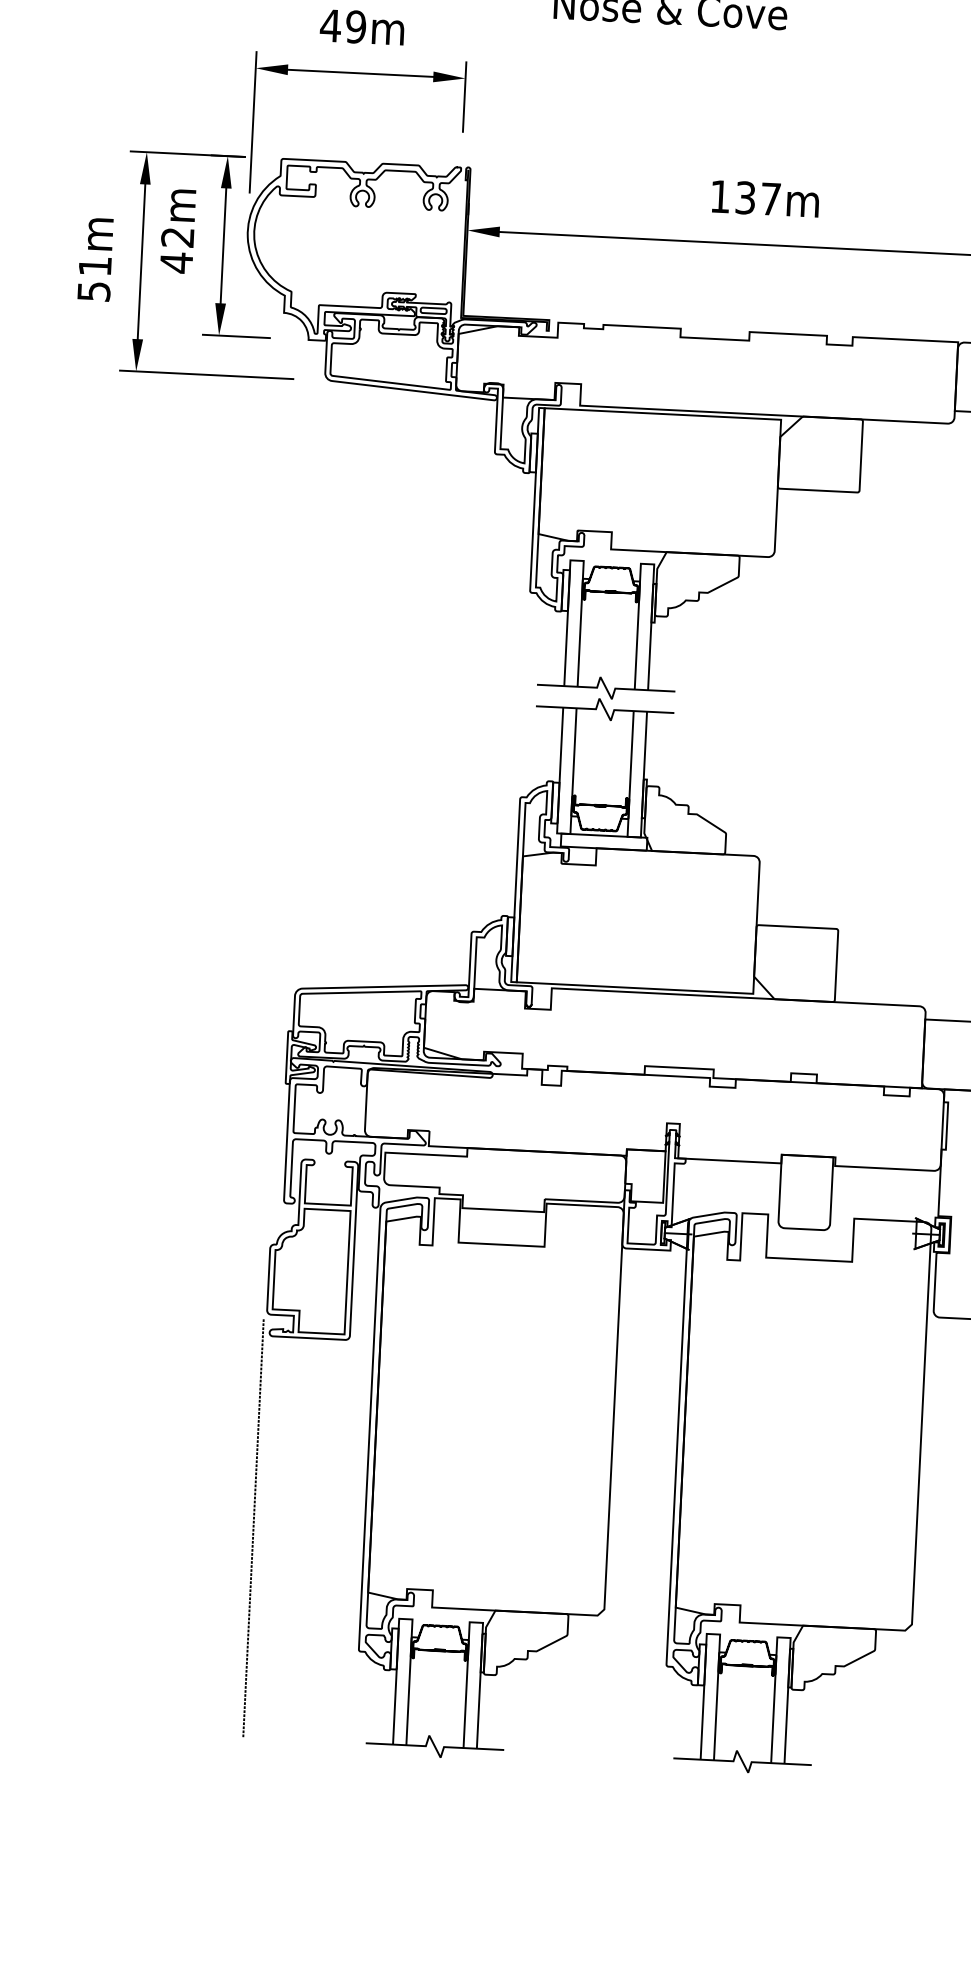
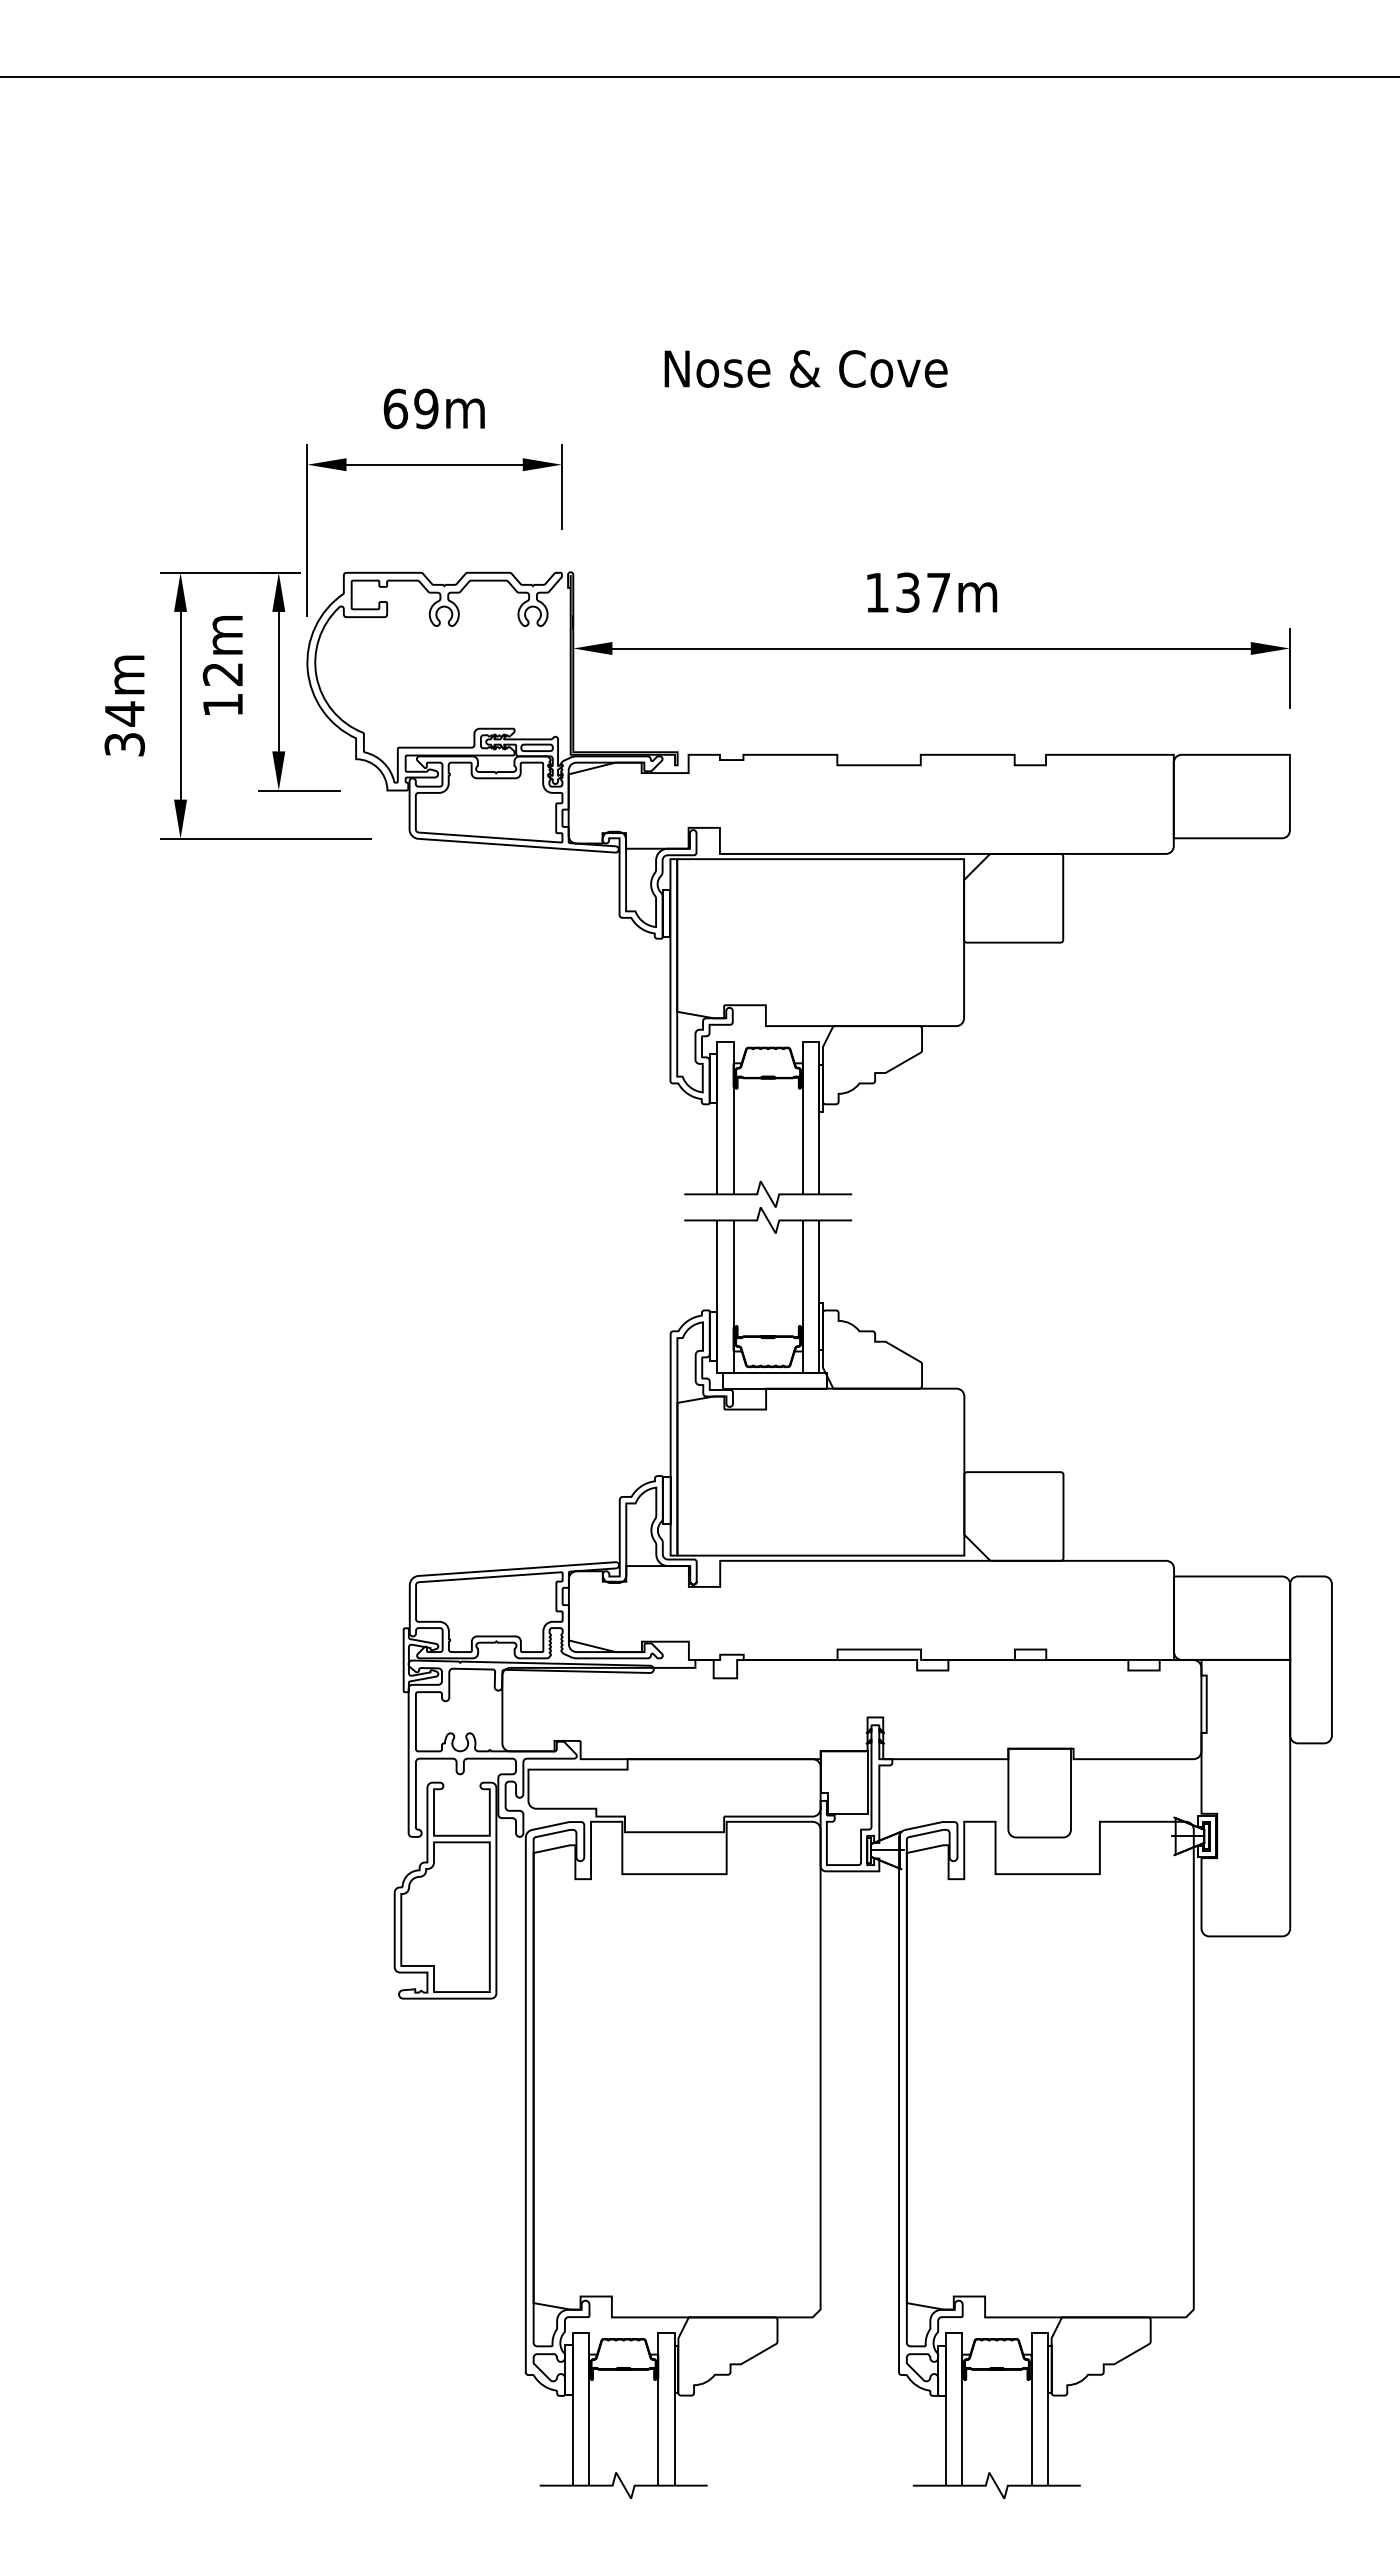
text: (330, 25) -> (395, 408), 49m -> 69m
text: (176, 262) -> (222, 704), 42m -> 12m
text: (94, 278) -> (124, 728), 51m -> 34m
line: (253, 1527) -> (391, 2231), removed

